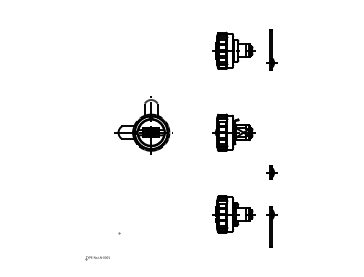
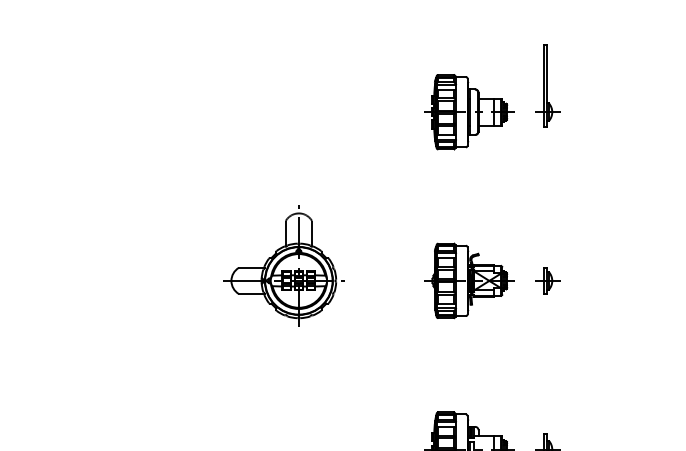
part: (271, 49) -> (546, 84), moved
part: (271, 172) -> (546, 280), moved

